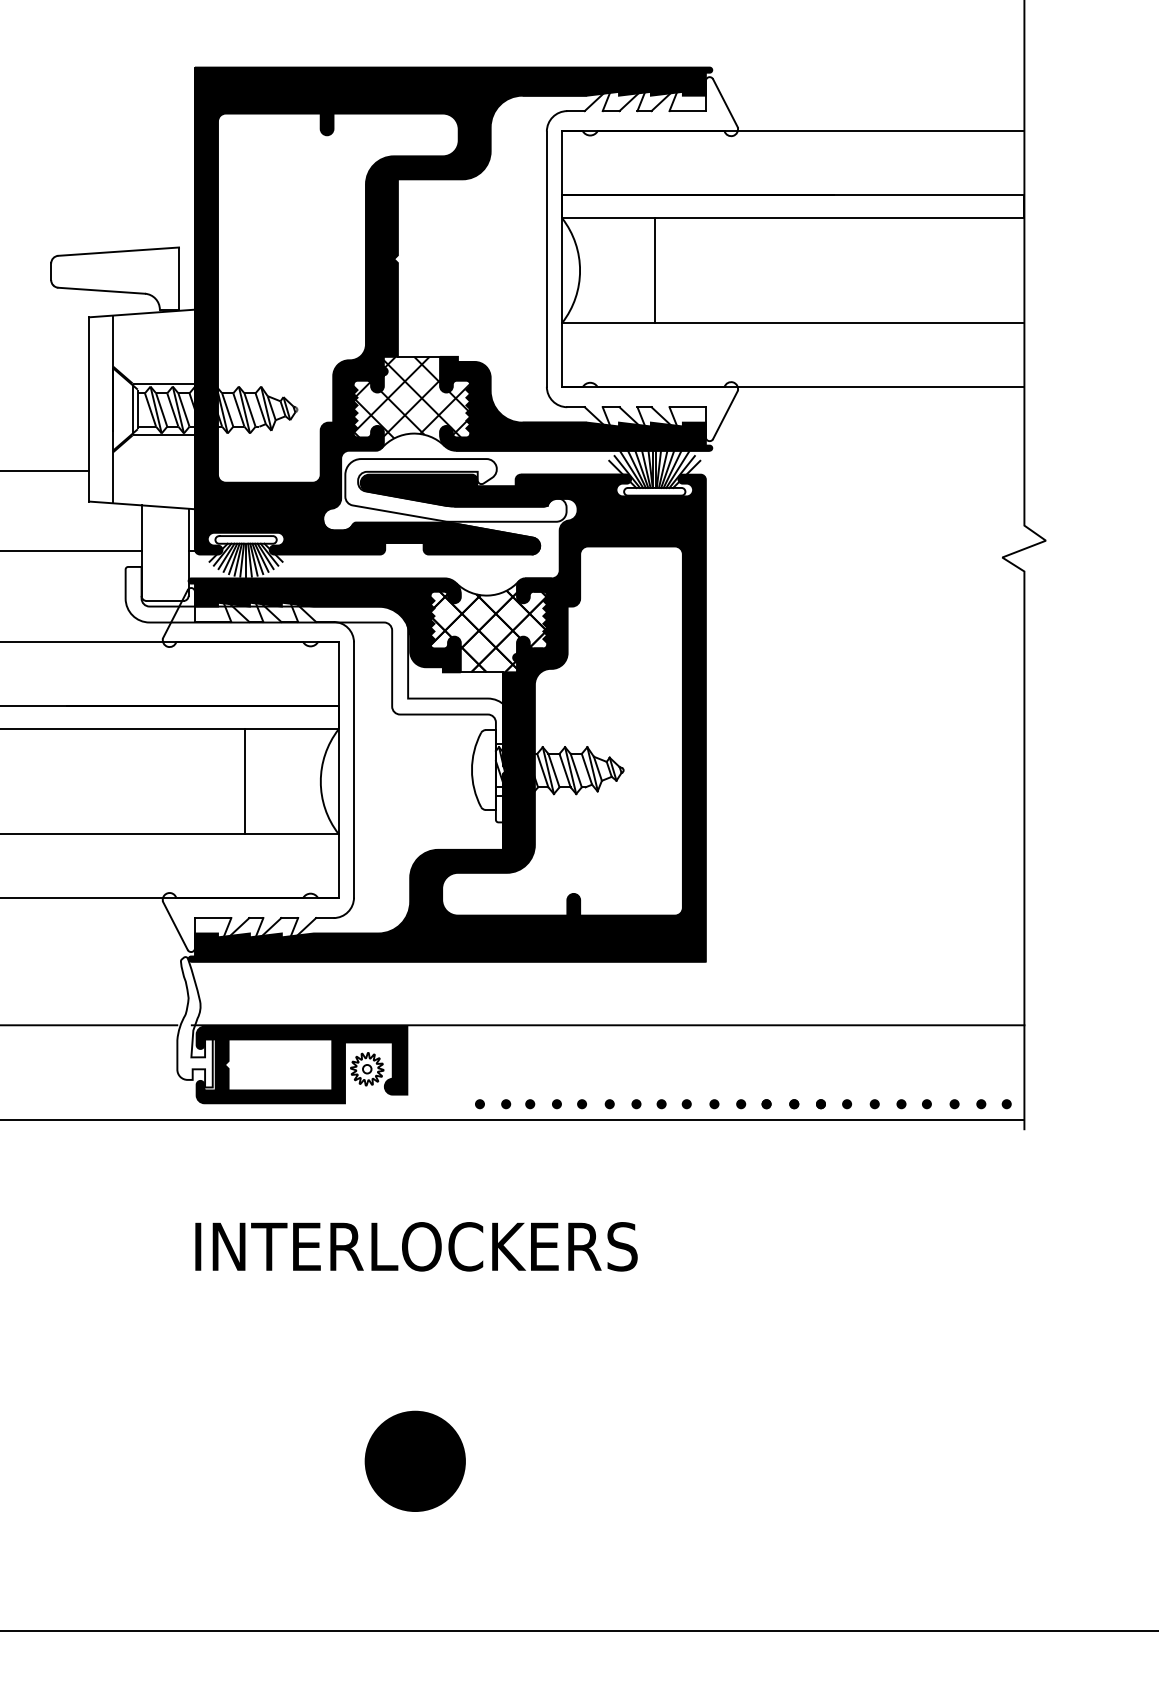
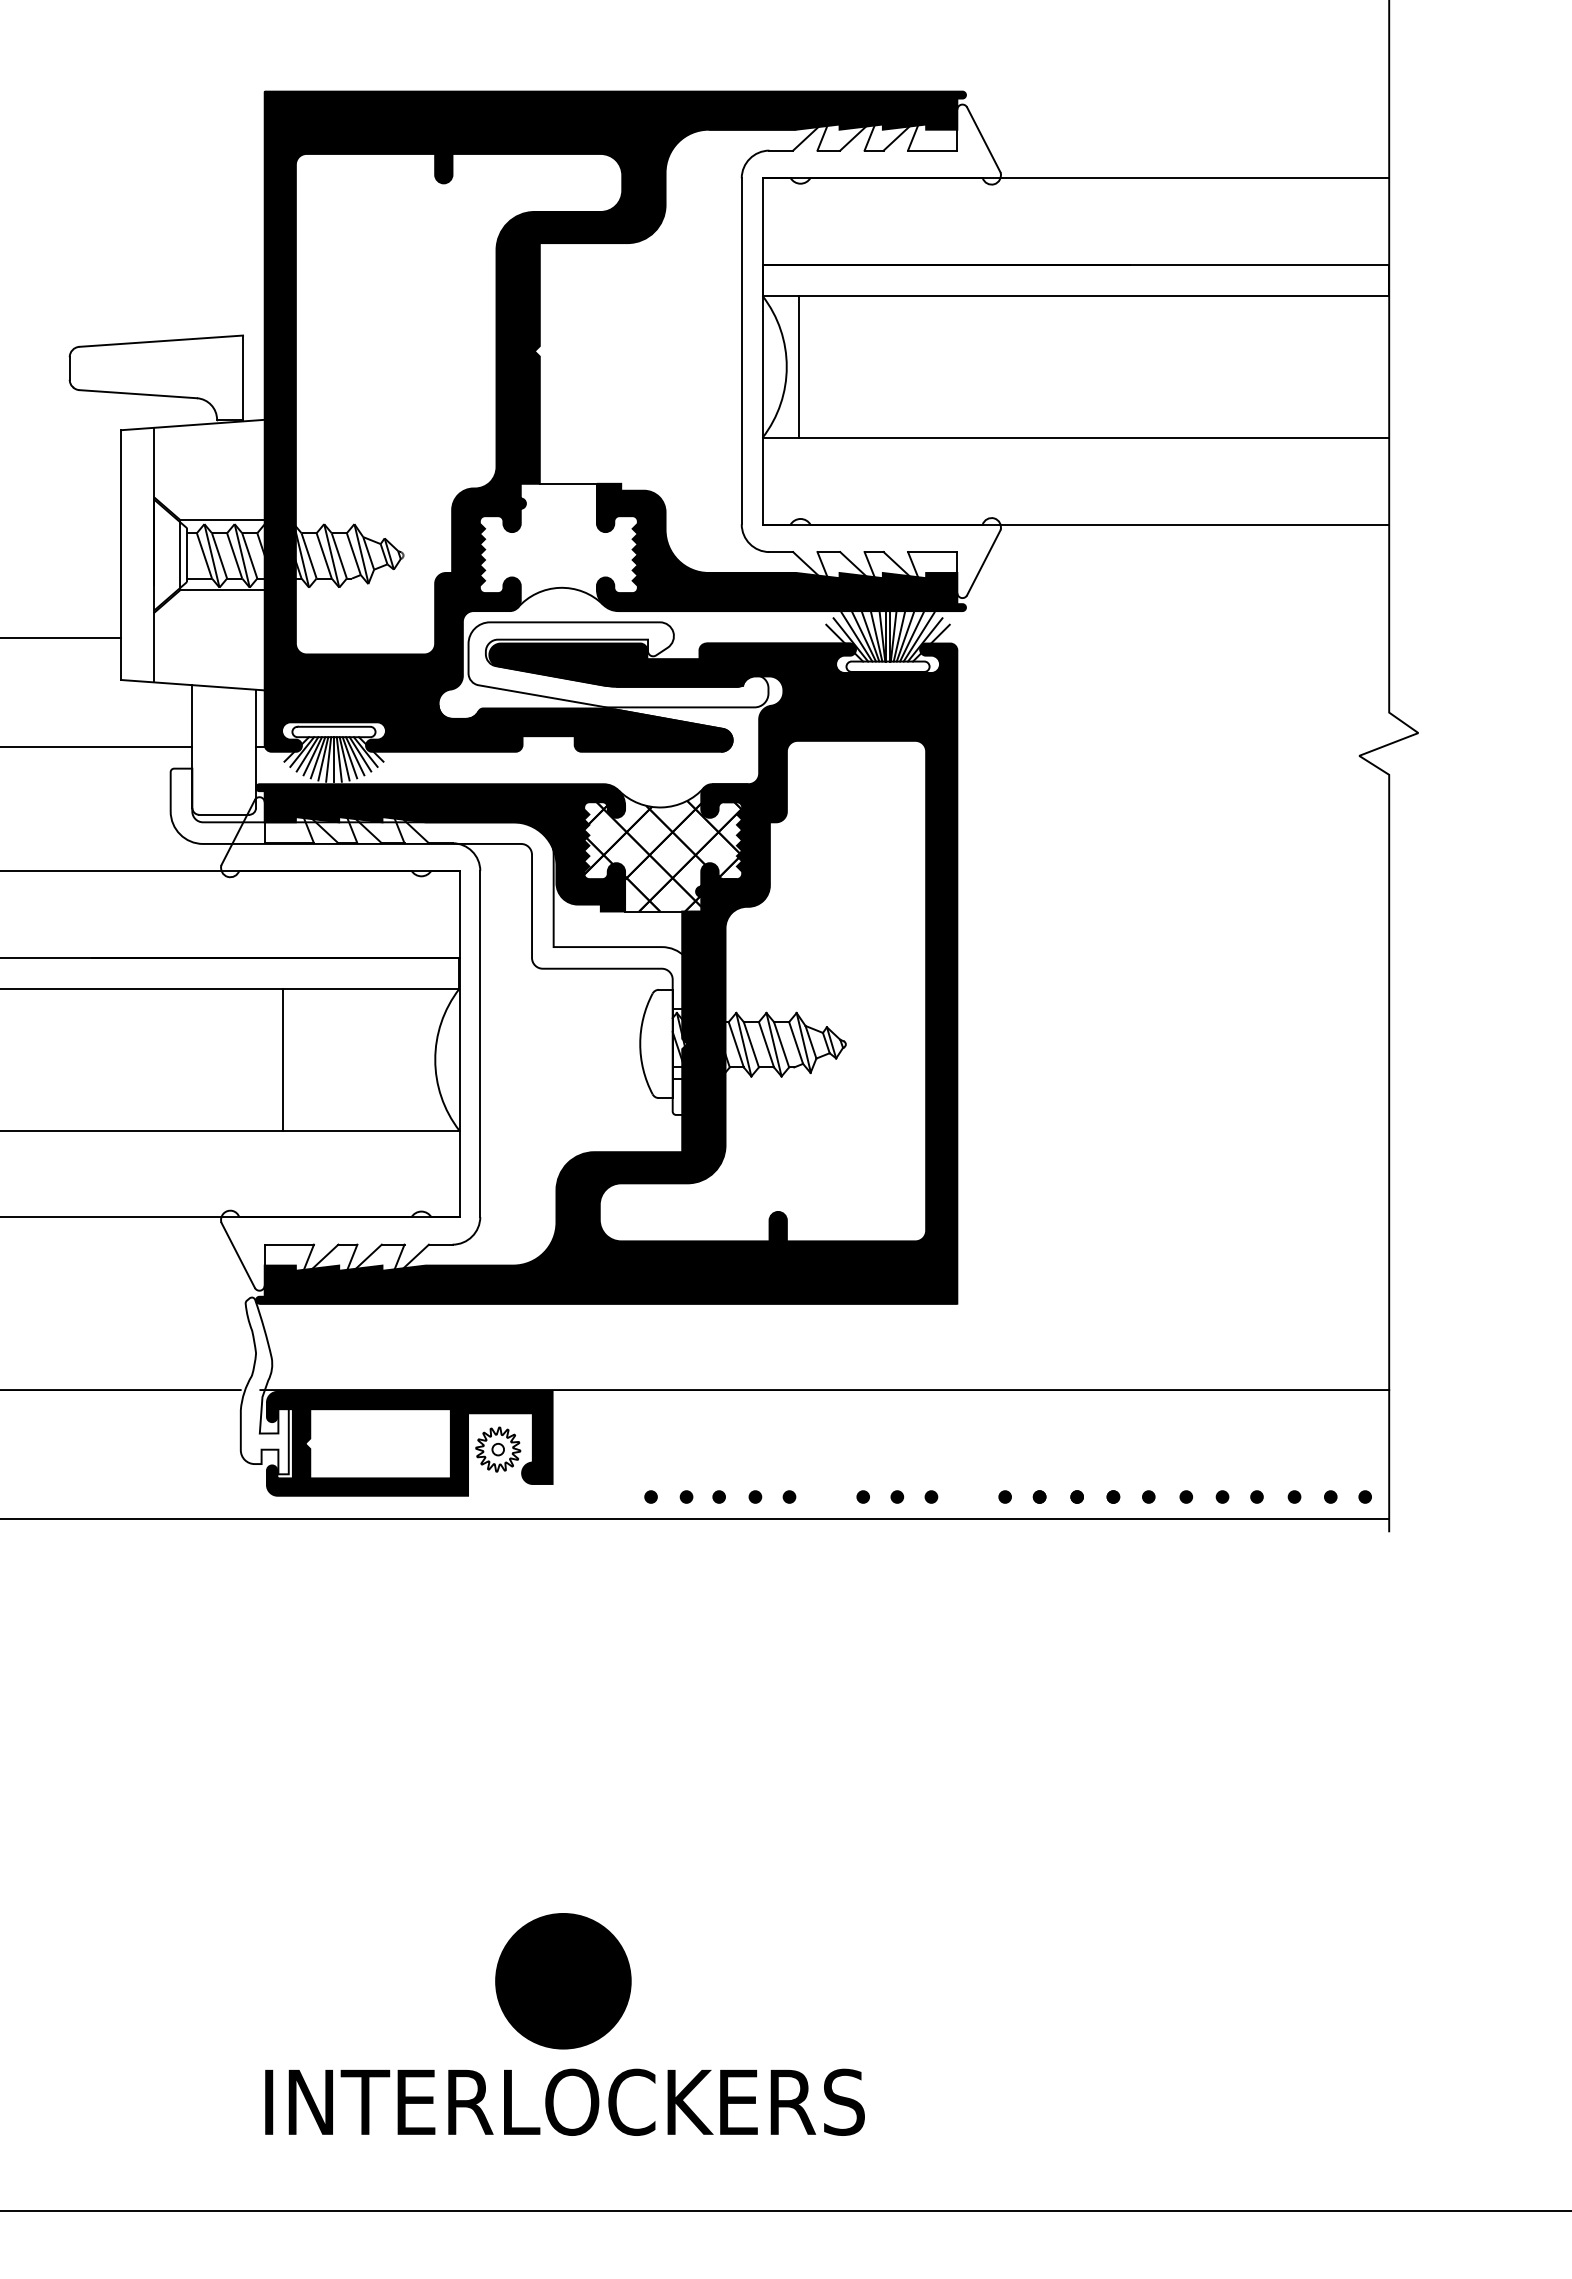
line: (655, 270) -> (798, 366), moved
hatch: (411, 400) -> (558, 542), removed
line: (245, 781) -> (283, 1059), moved
fill: (609, 1103) -> (826, 1496), removed
fill: (714, 1103) -> (968, 1496), removed
text: (416, 1246) -> (564, 2101), moved

